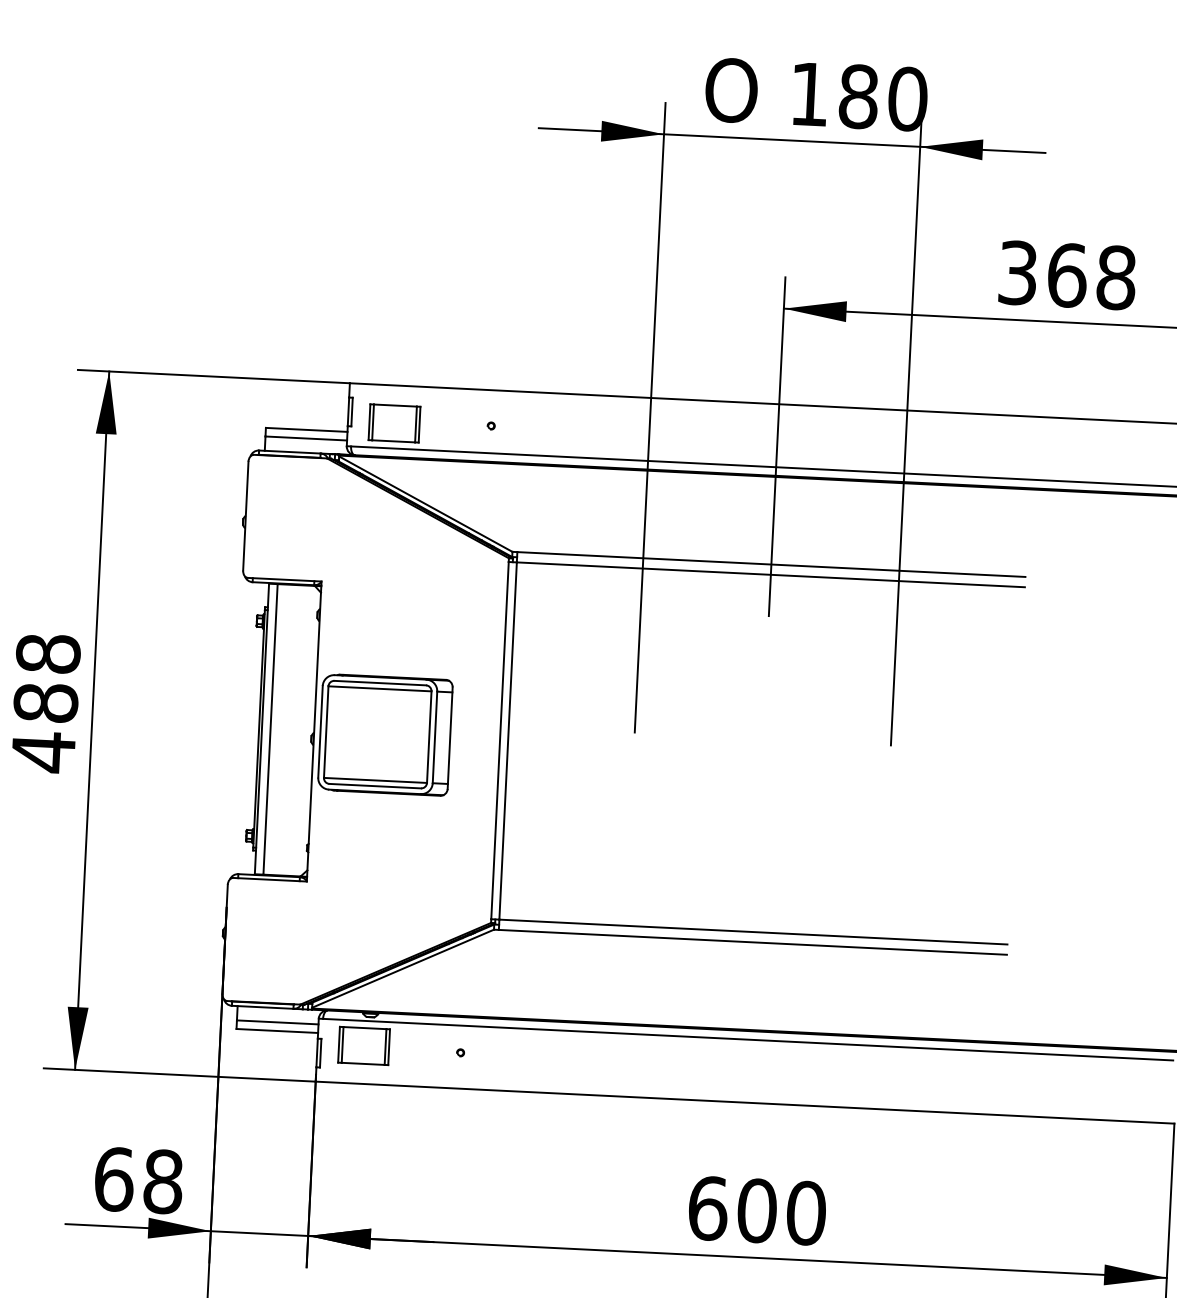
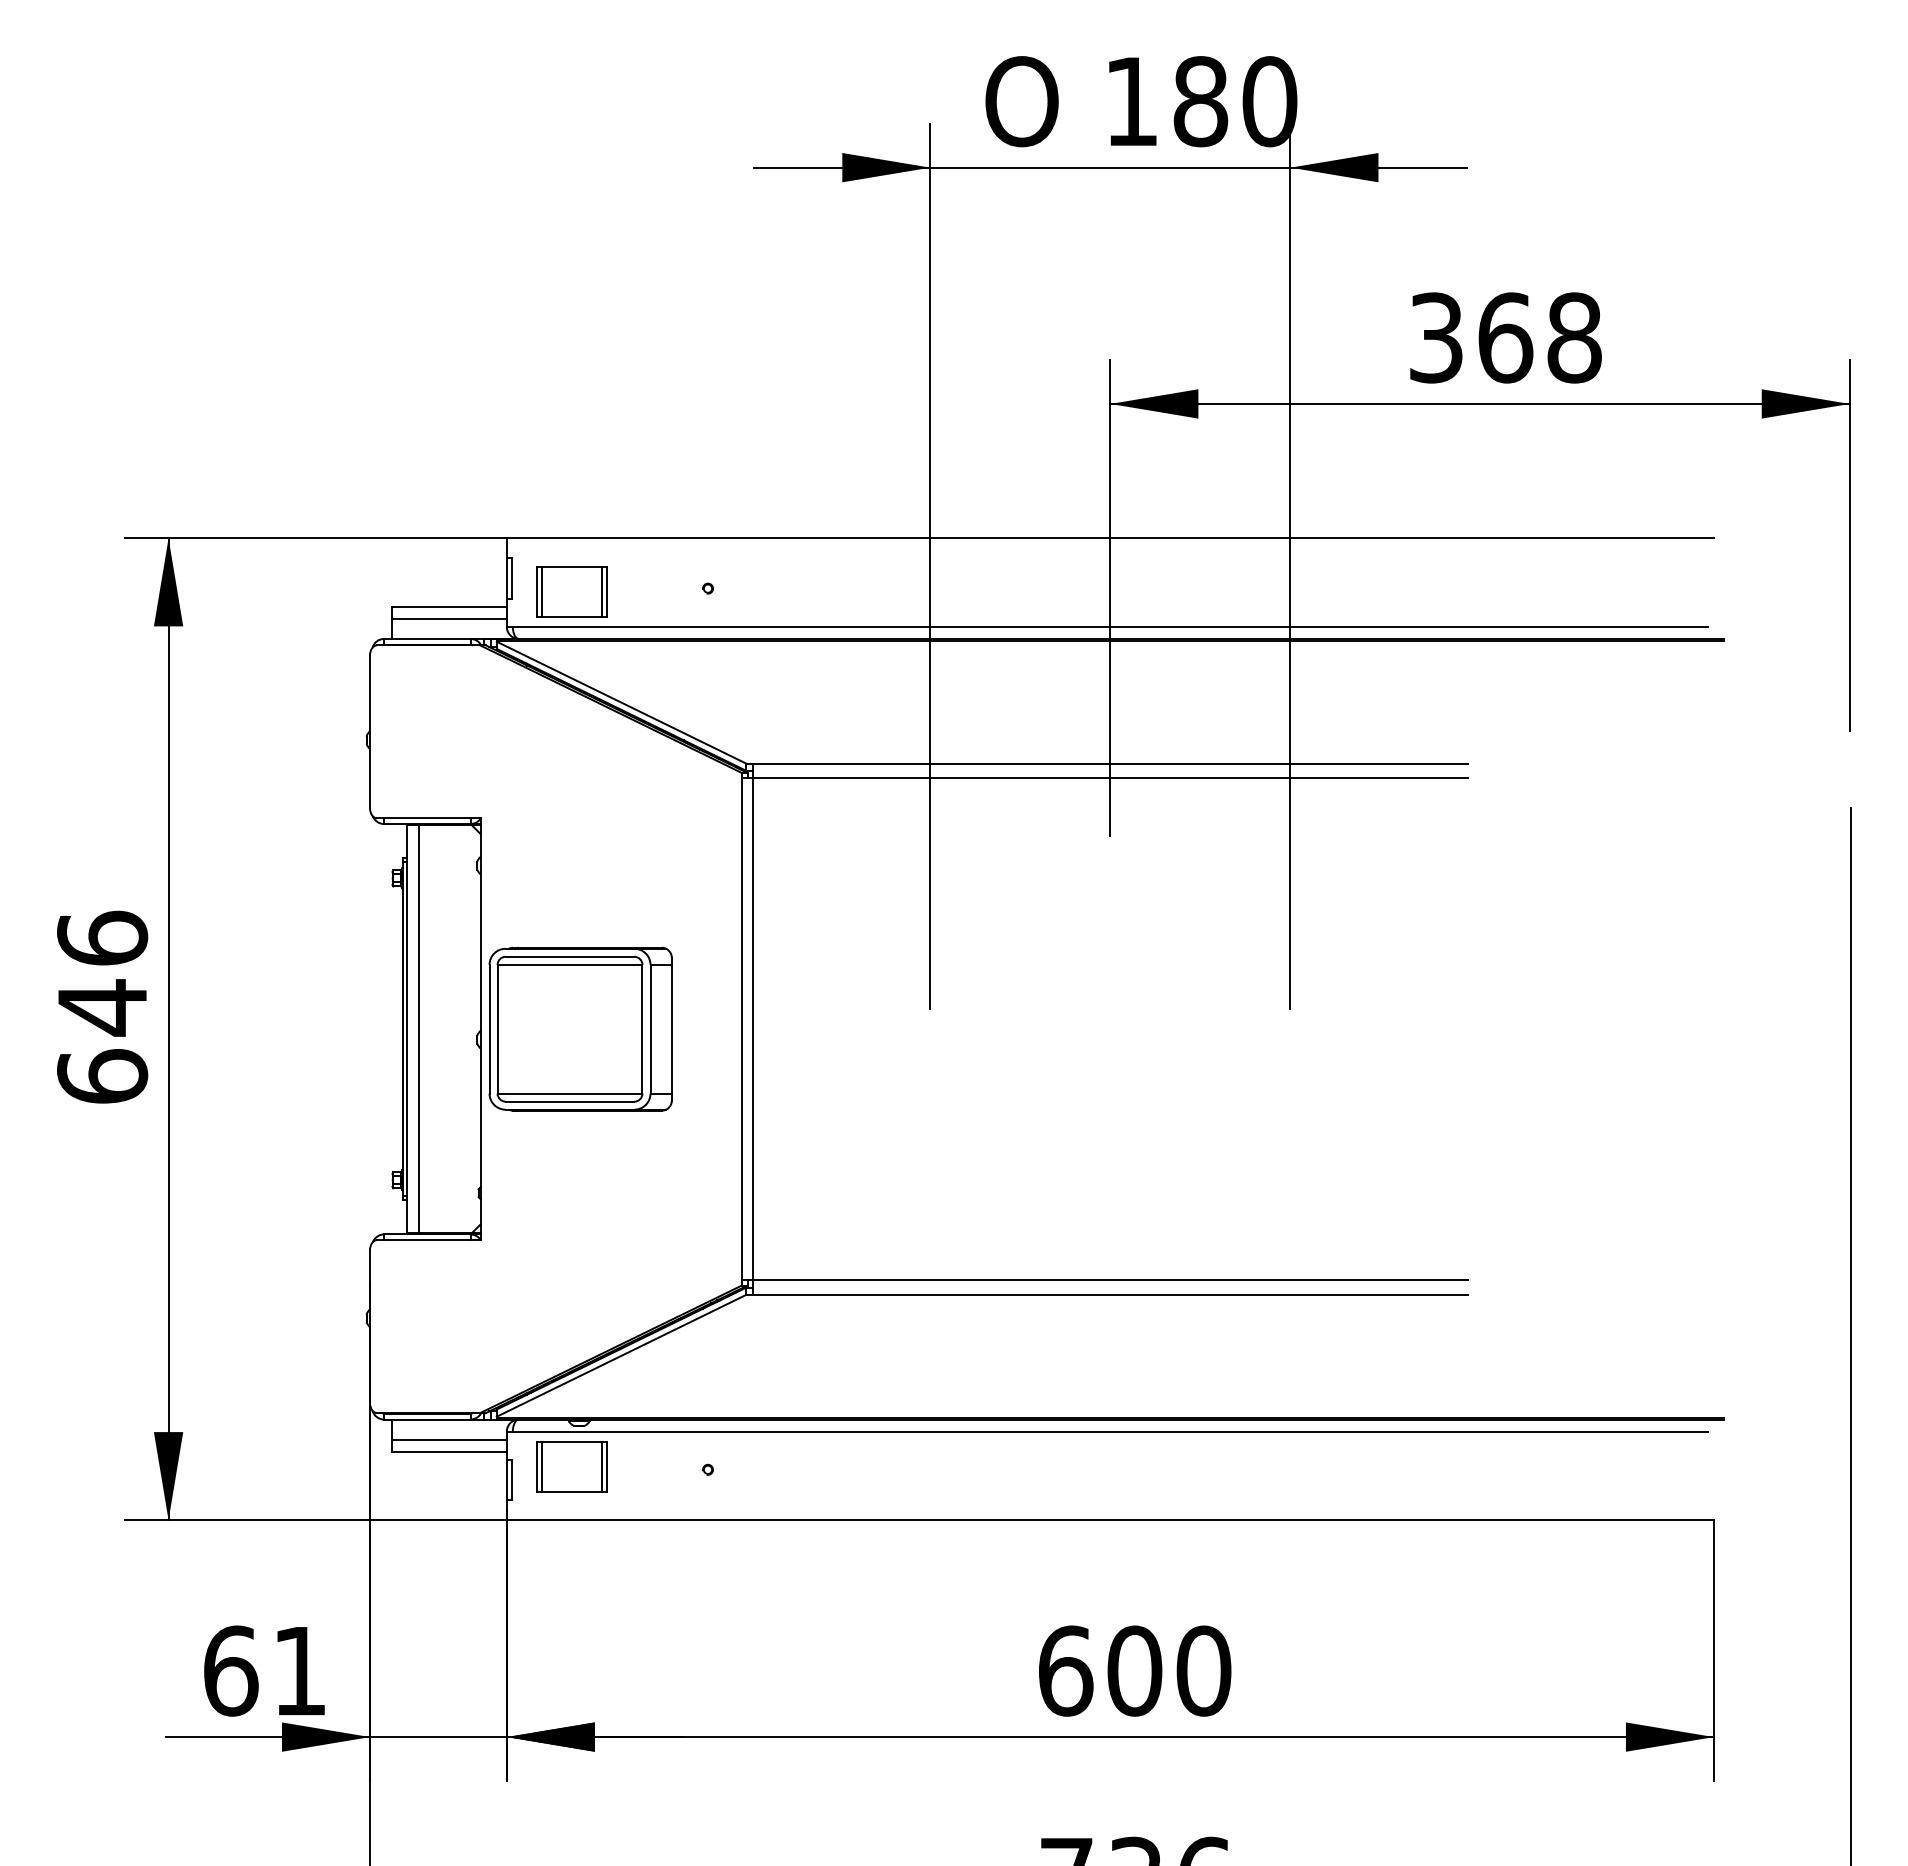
text: (45, 702) -> (102, 1007), 488 -> 646
text: (163, 1181) -> (300, 1670), 68 -> 61

